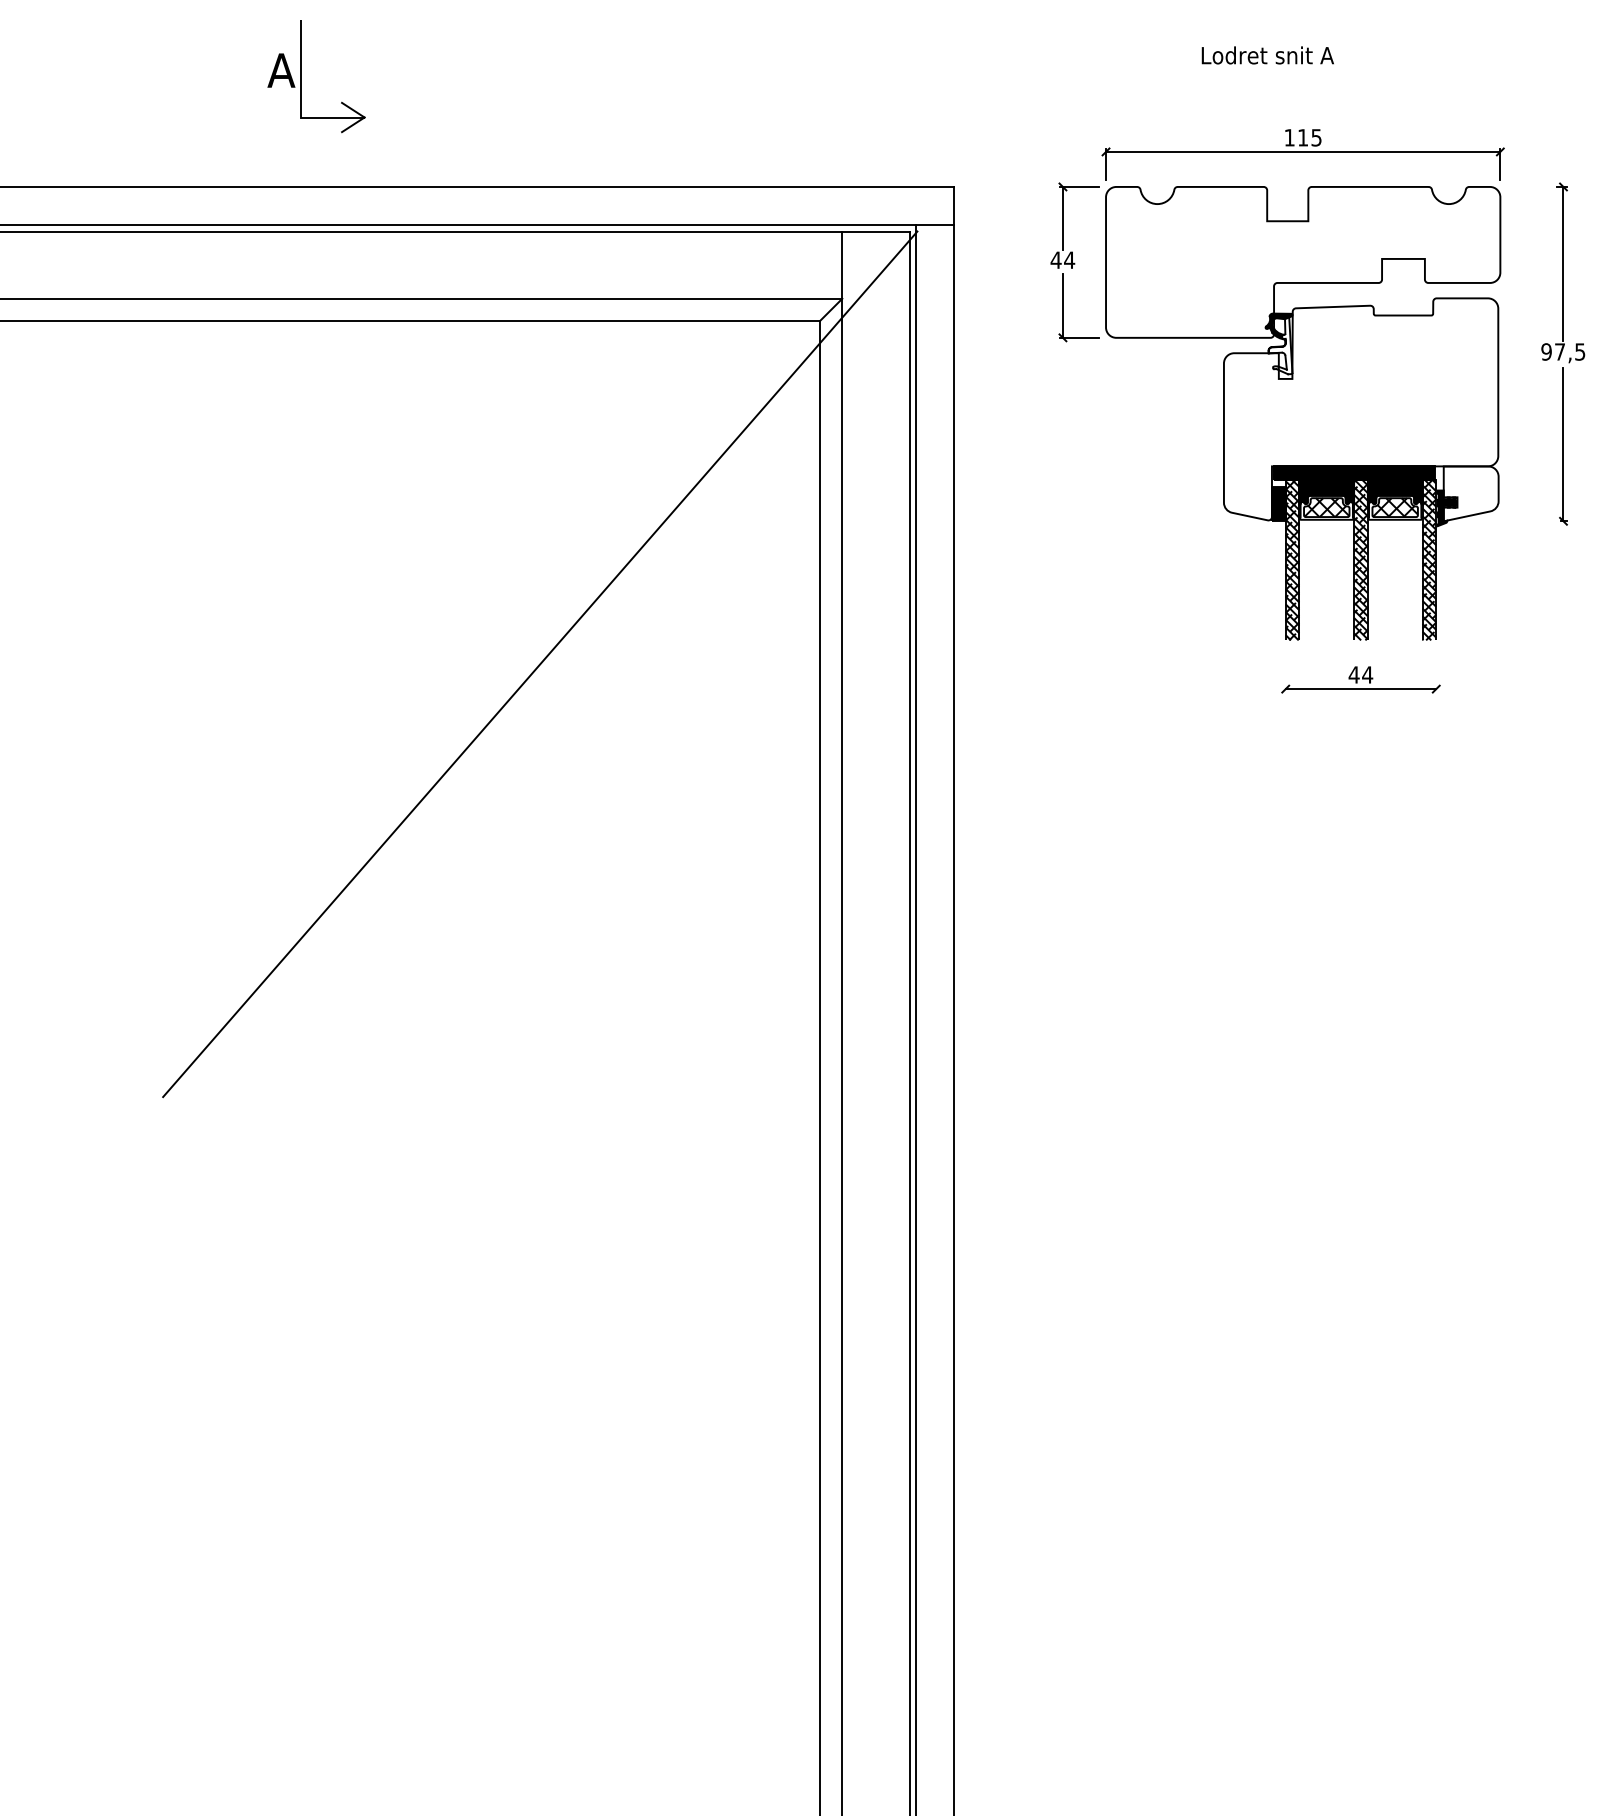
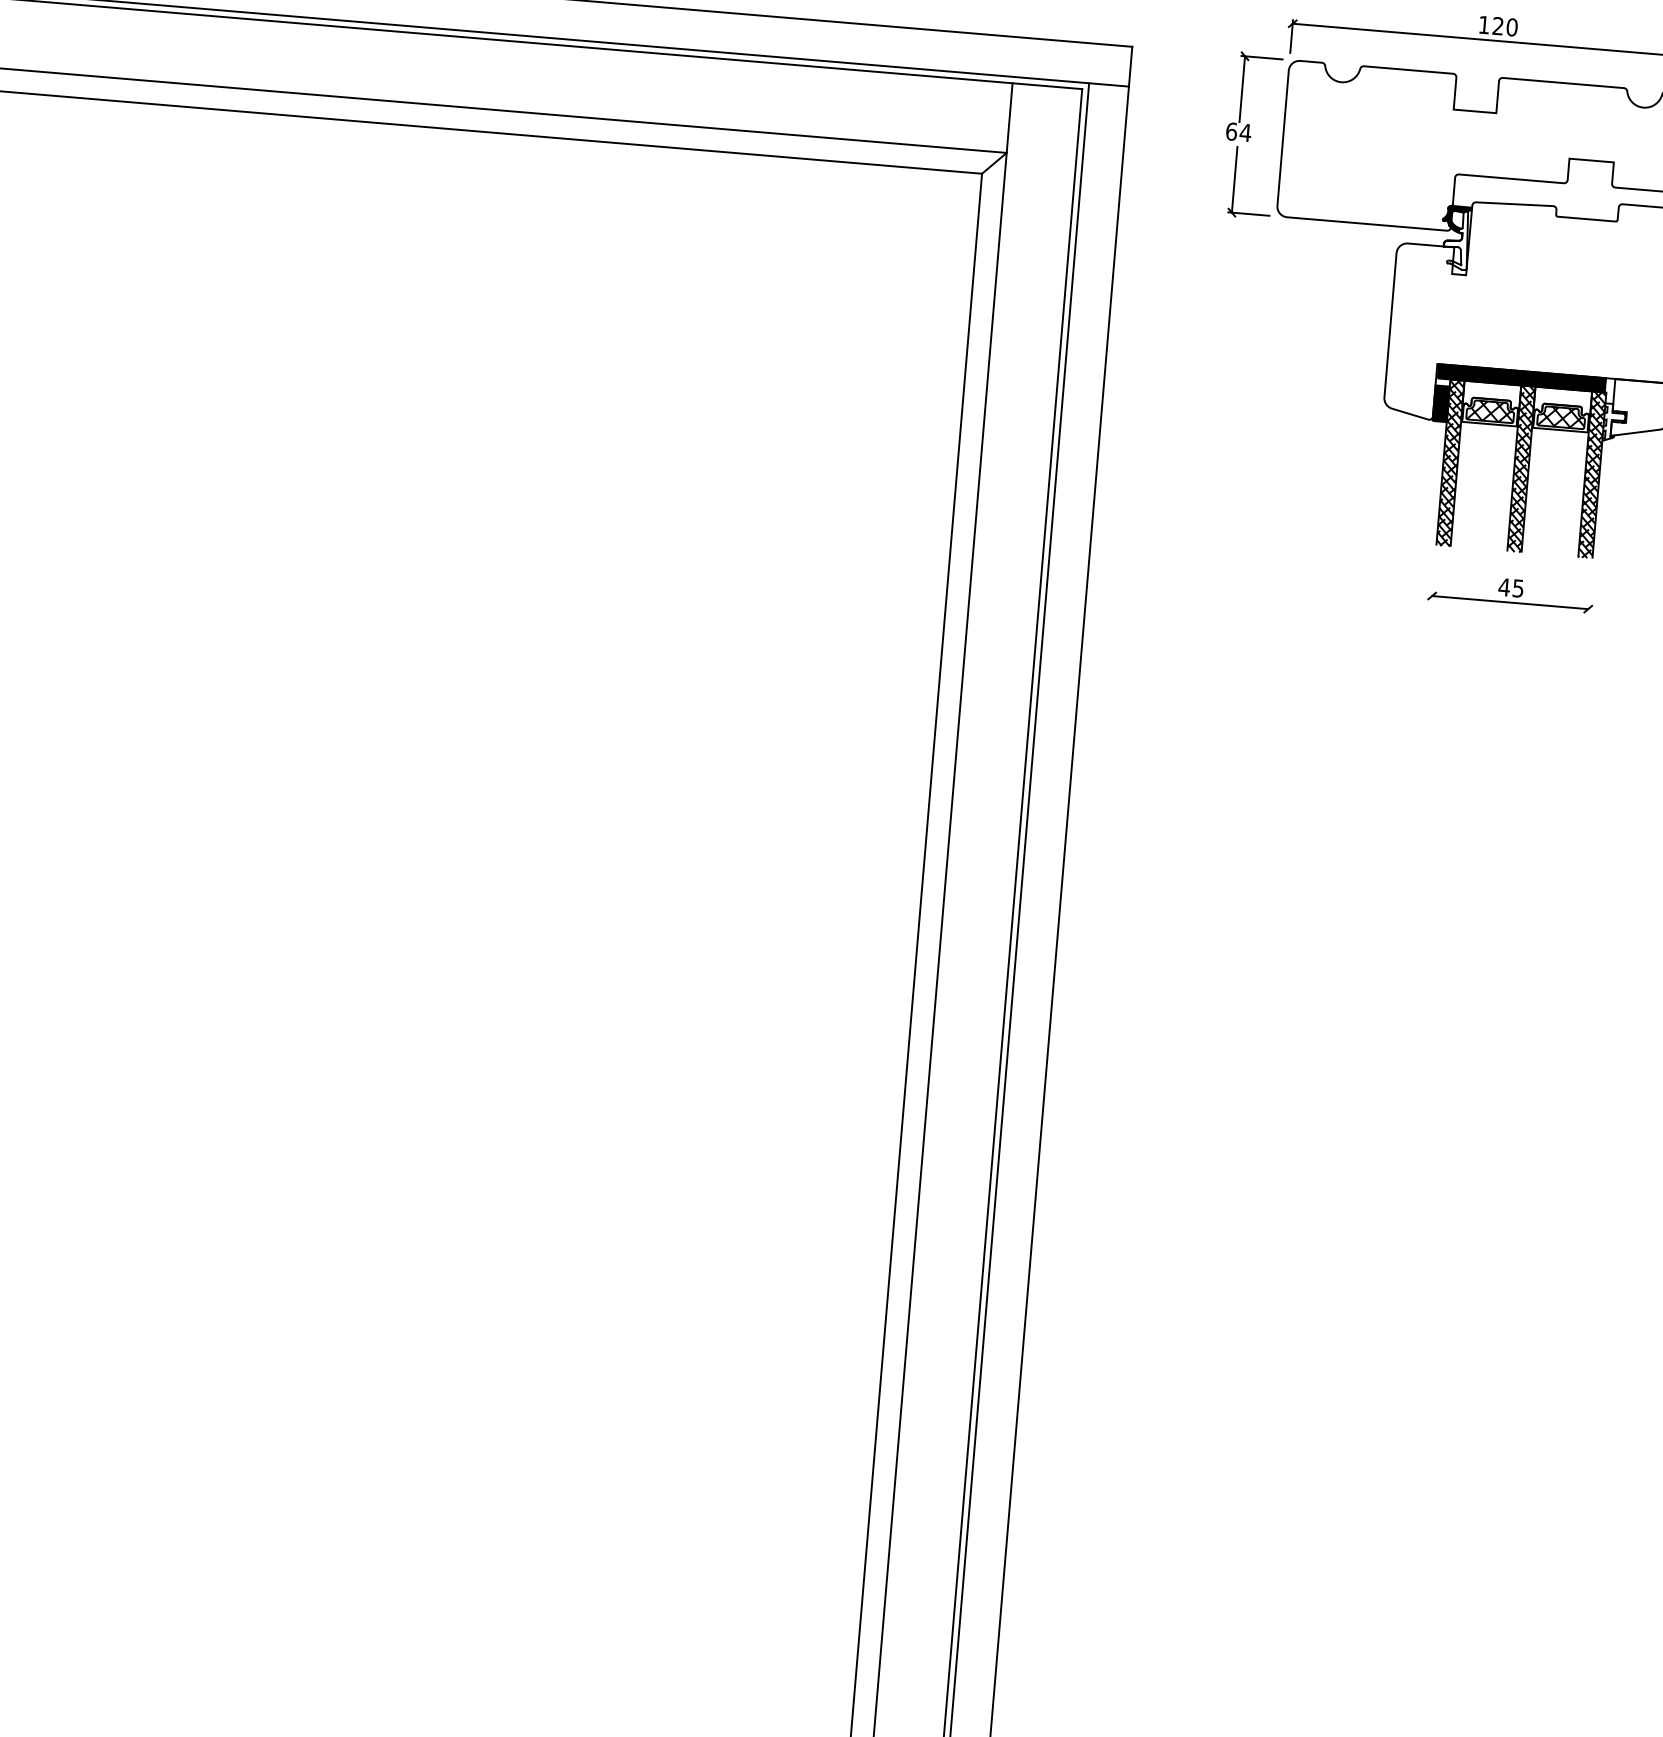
text: (1309, 137) -> (1504, 26), 115 -> 120
text: (1055, 260) -> (1230, 131), 44 -> 64
fill: (1326, 492) -> (1491, 395), removed
fill: (1394, 492) -> (1562, 401), removed
fill: (1446, 508) -> (1614, 422), removed
line: (540, 664) -> (662, 505), removed
text: (1367, 674) -> (1518, 588), 44 -> 45

